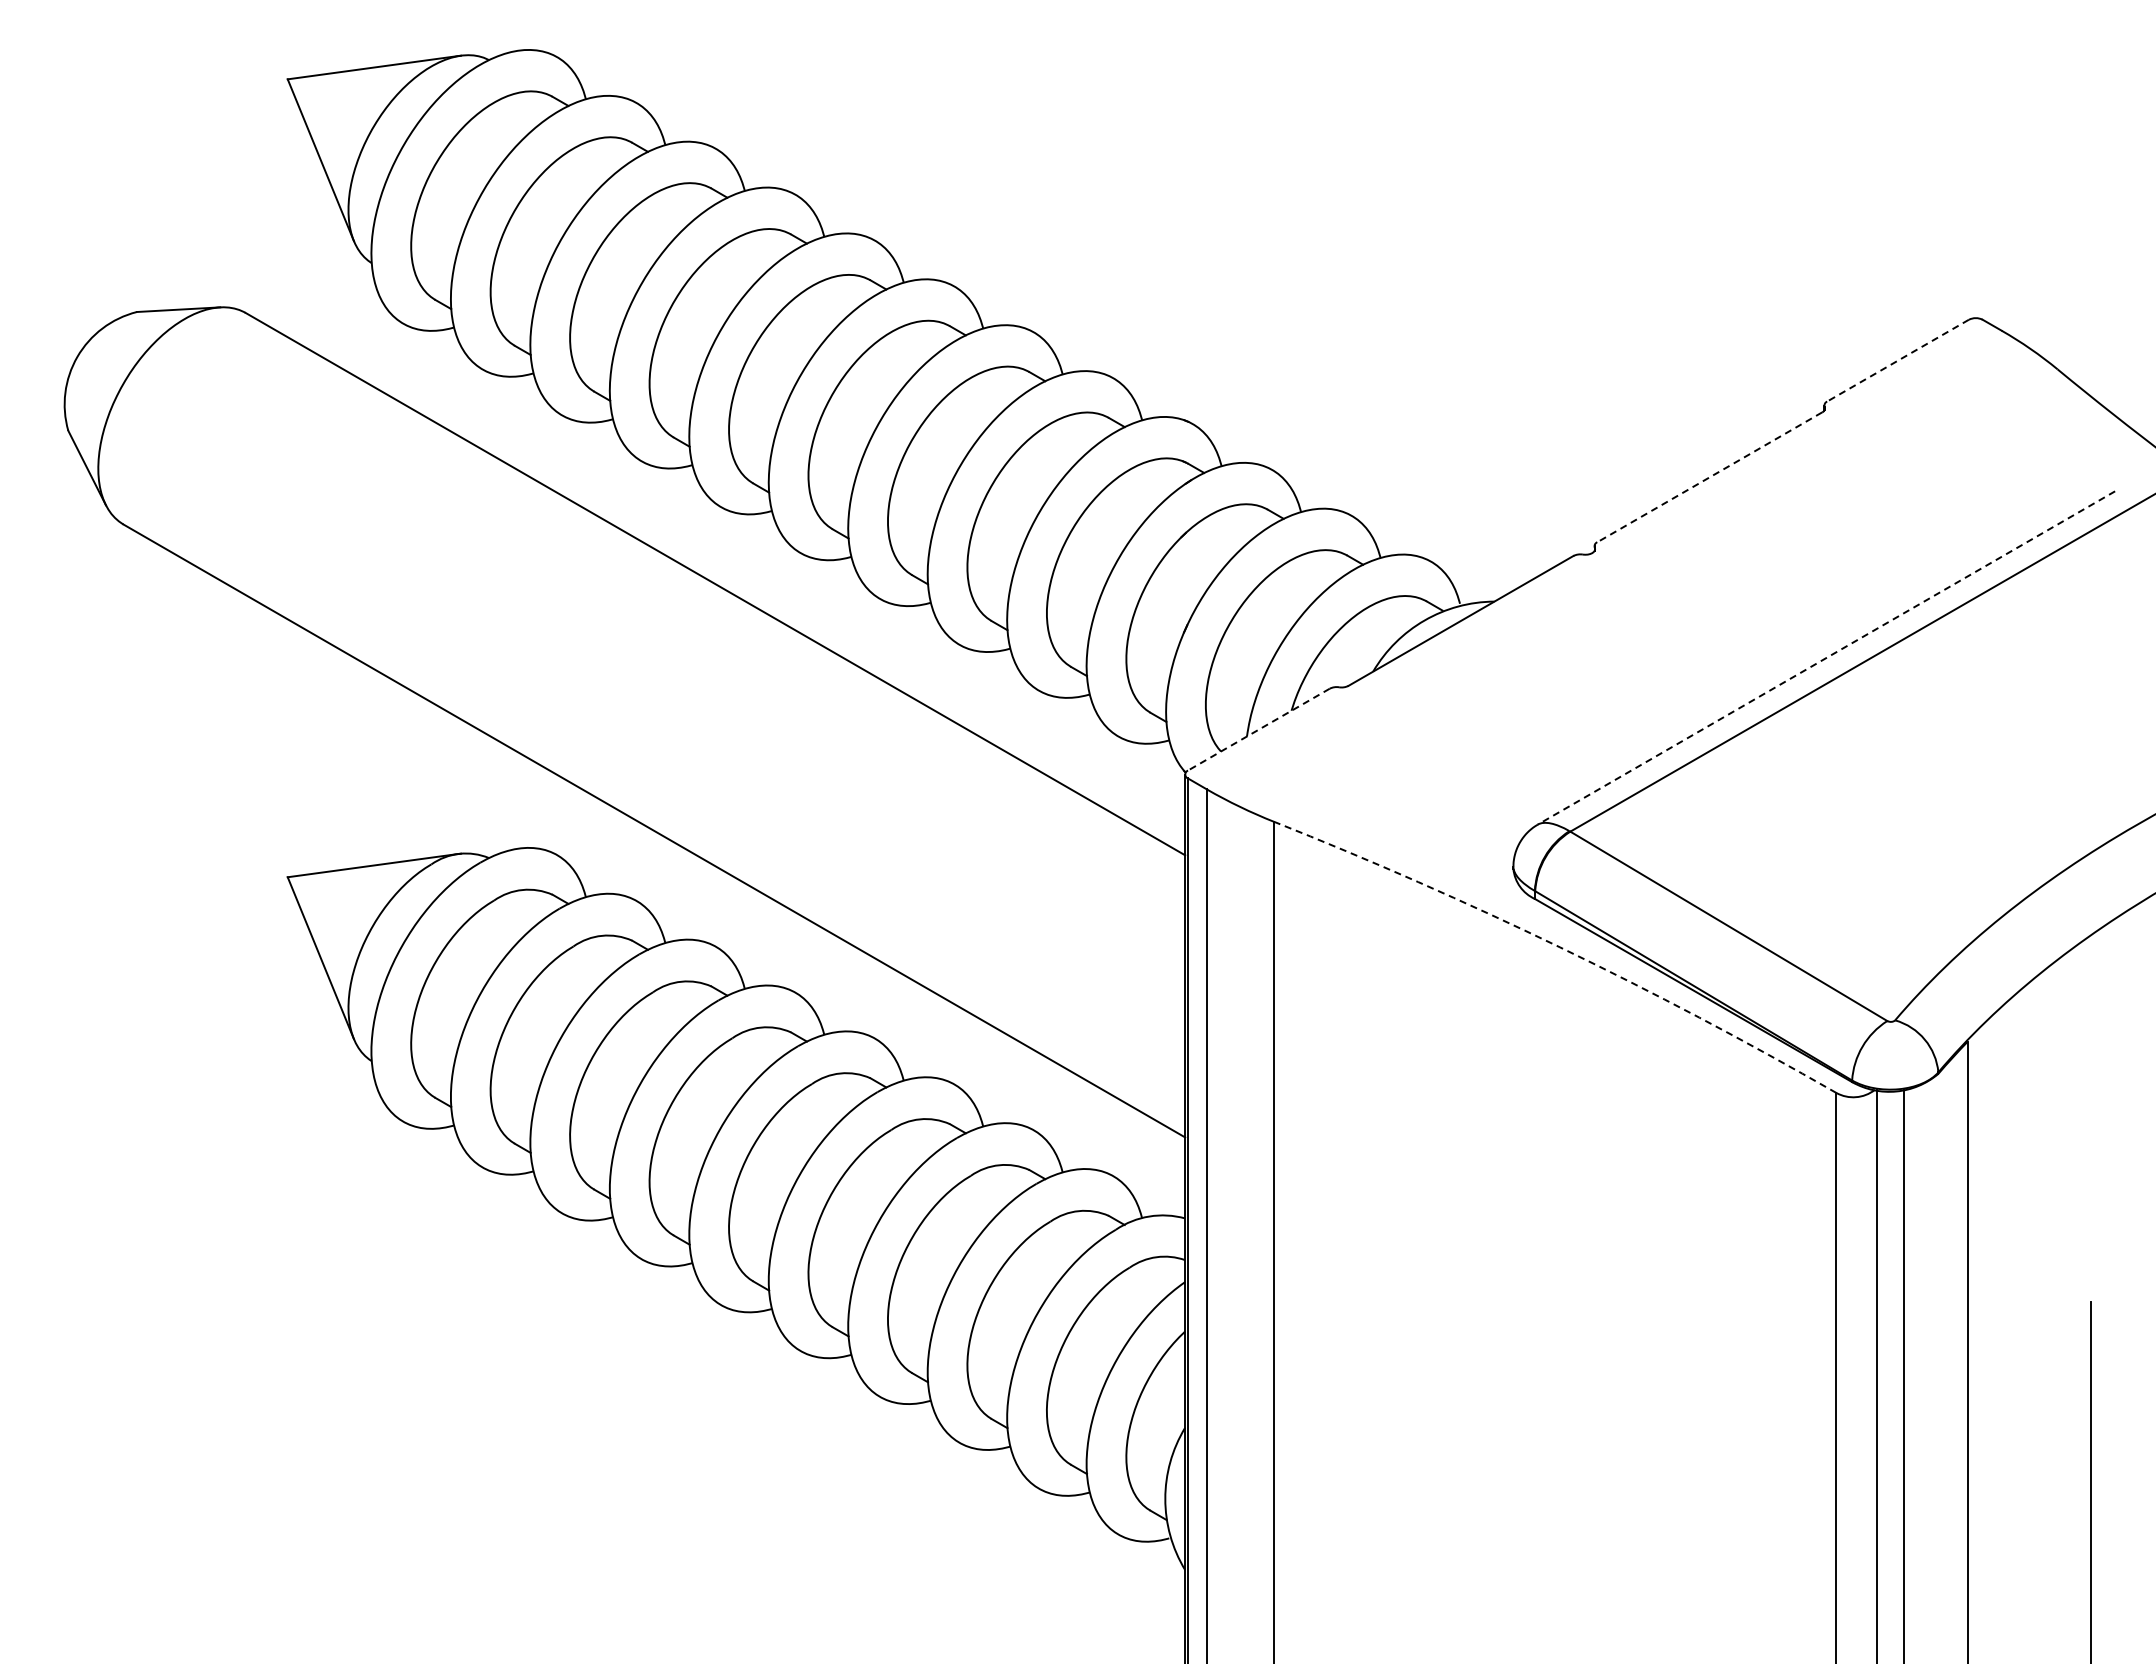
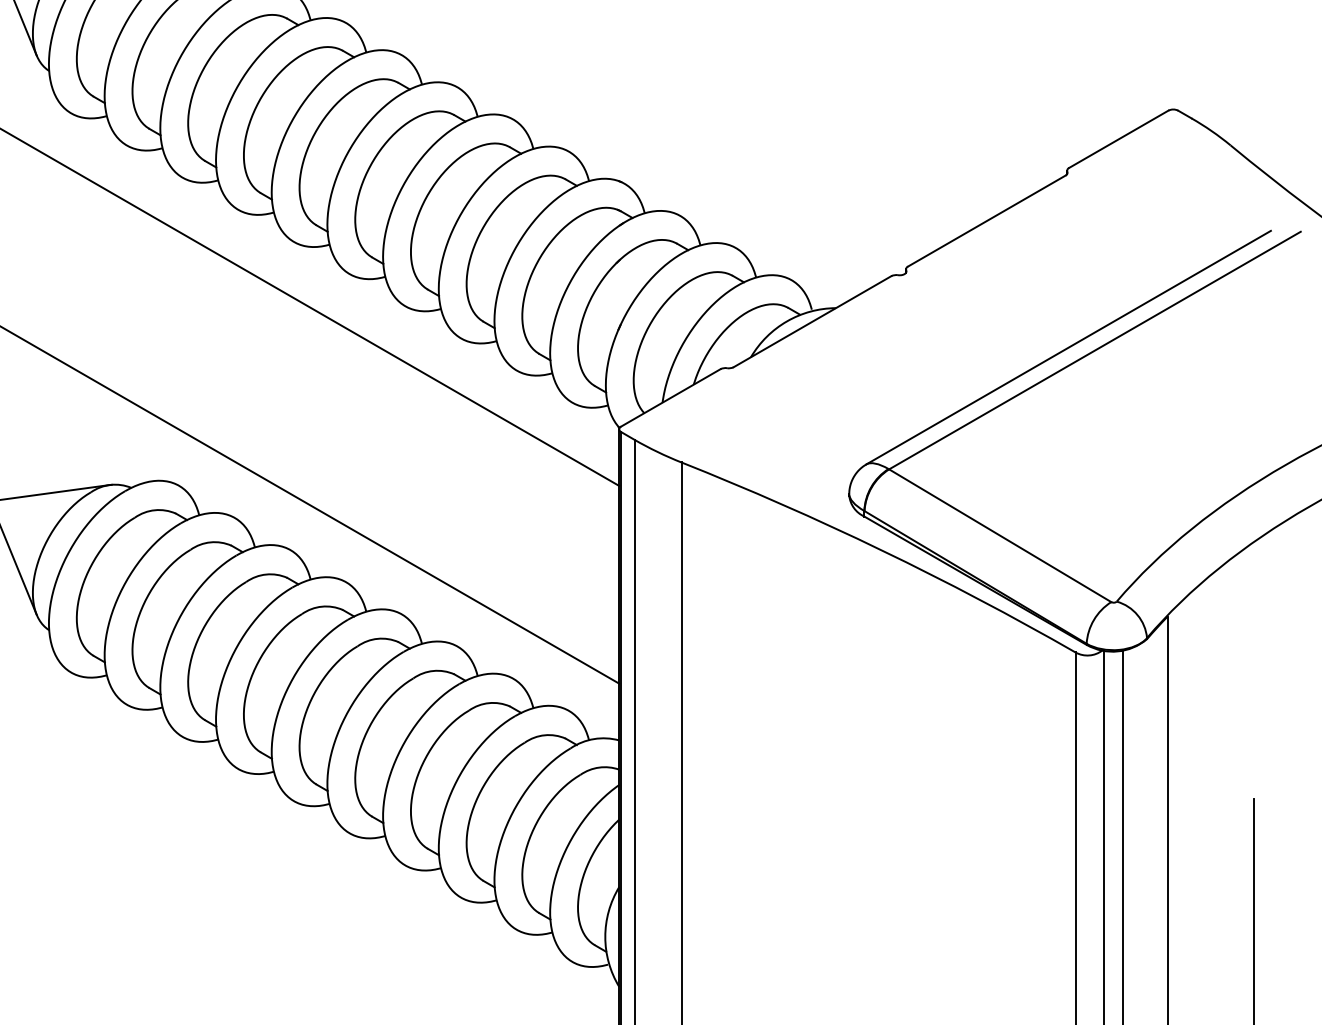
line: (1898, 360) -> (1119, 139), dashed -> solid
line: (1709, 477) -> (986, 221), dashed -> solid
line: (1826, 658) -> (1068, 348), dashed -> solid
line: (1258, 729) -> (670, 397), dashed -> solid
arc: (1560, 947) -> (882, 550), dashed -> solid

